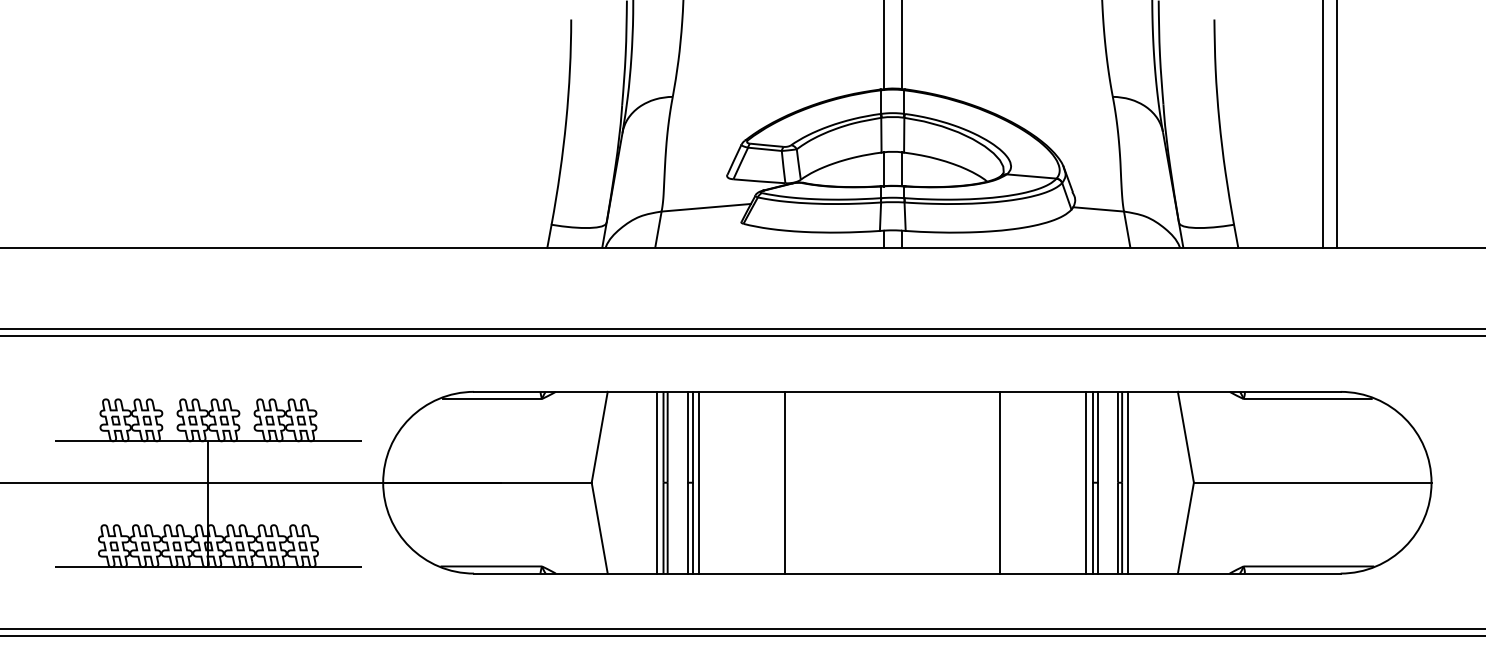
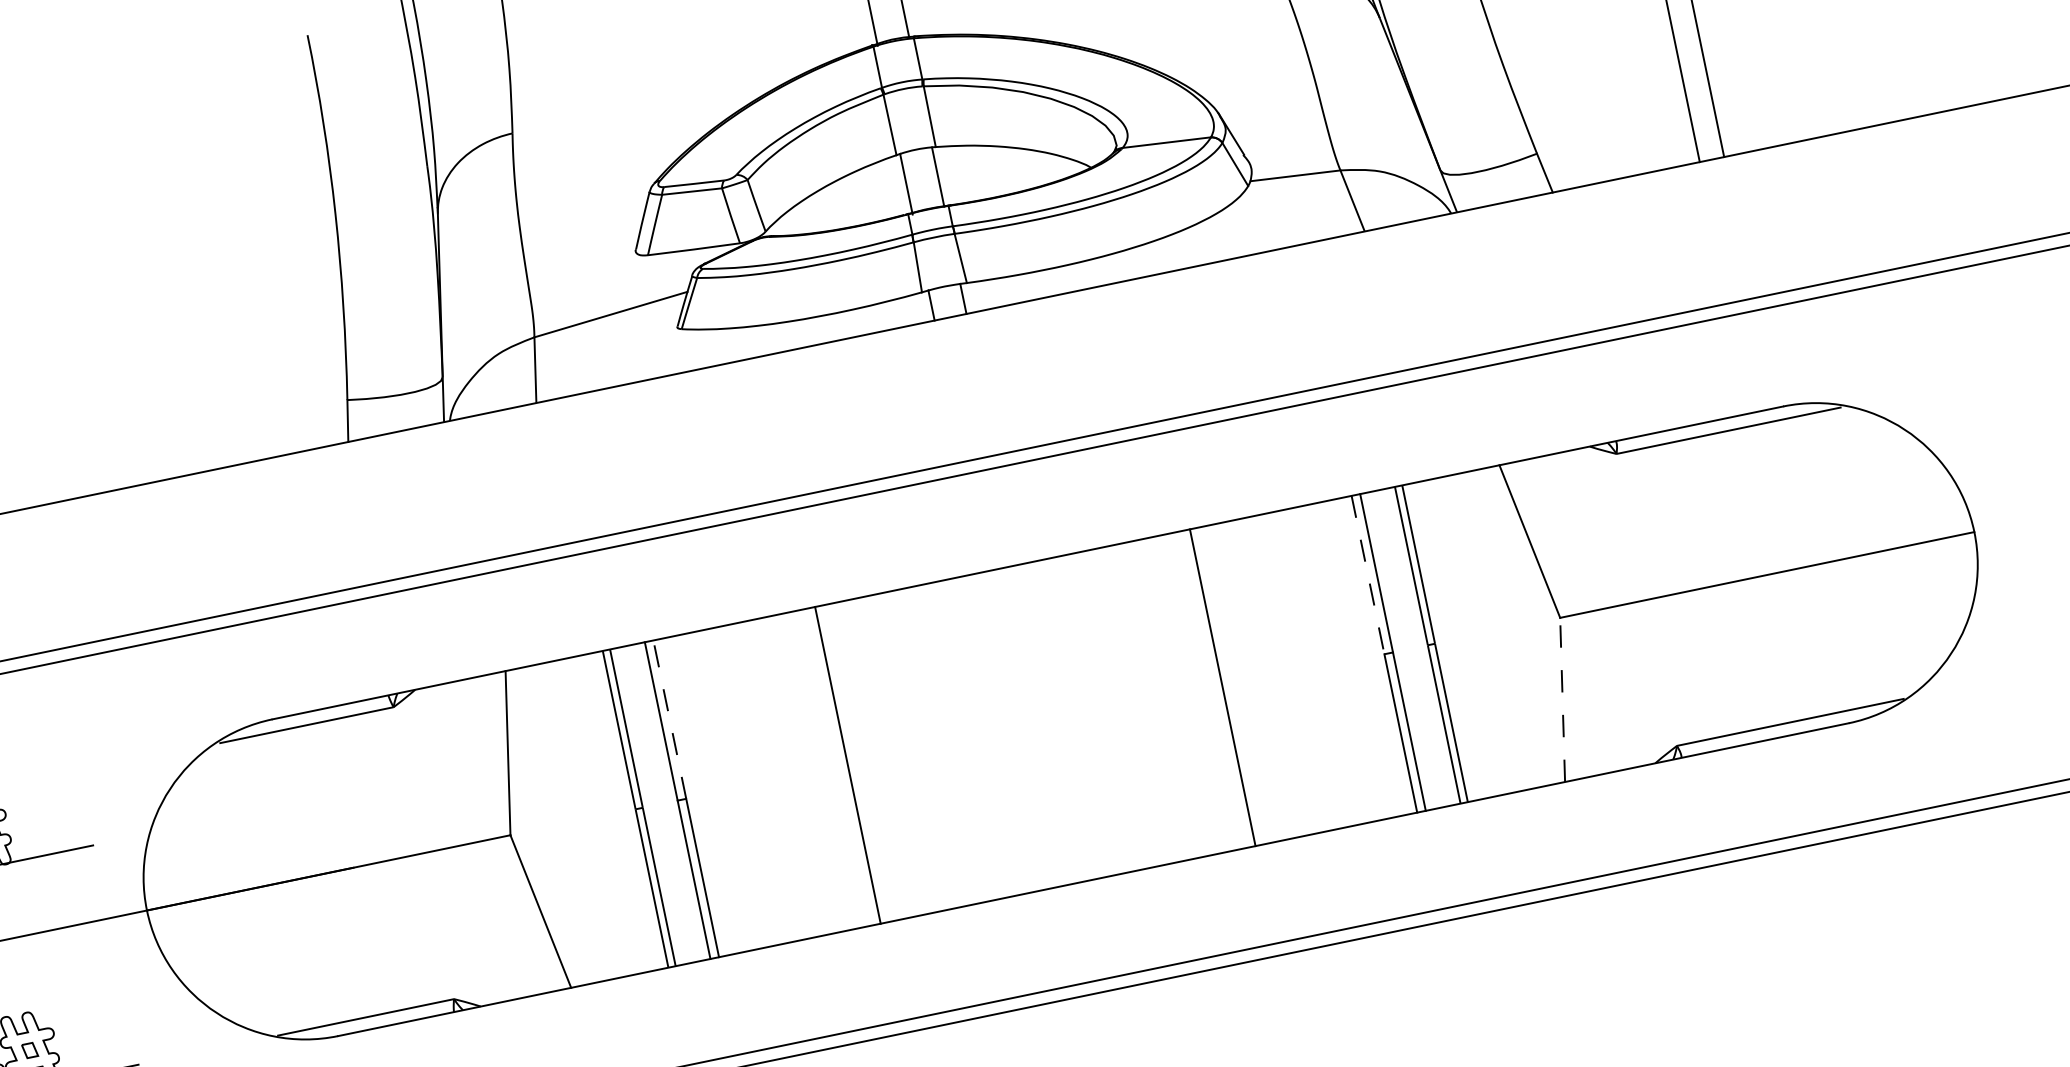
line: (692, 436) -> (669, 718), solid -> dashed
line: (1093, 437) -> (1368, 575), solid -> dashed
line: (657, 482) -> (625, 811), removed
line: (699, 482) -> (698, 795), removed
line: (1086, 482) -> (1372, 656), removed
line: (1128, 482) -> (1446, 641), removed
line: (1186, 527) -> (1563, 698), solid -> dashed

